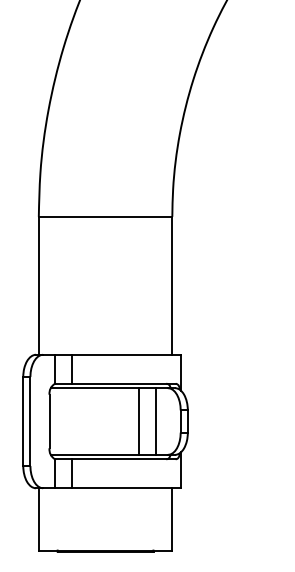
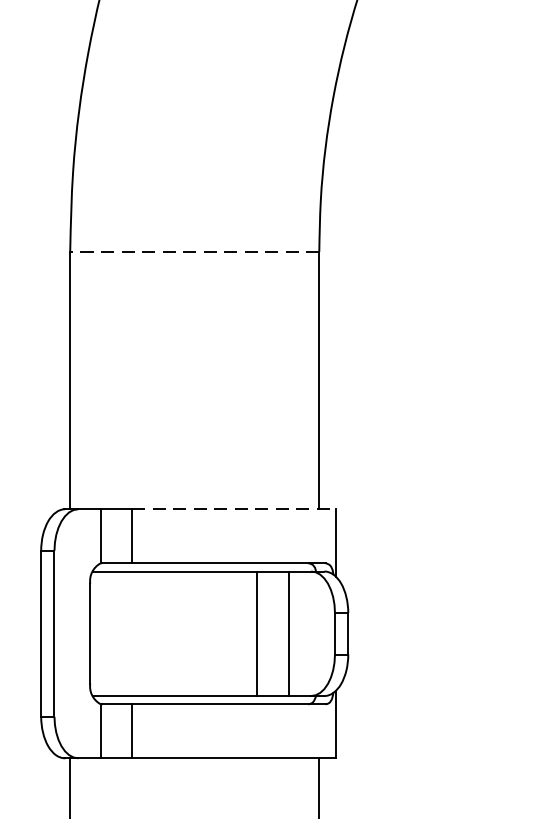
line: (105, 216) -> (194, 251), solid -> dashed
line: (126, 354) -> (233, 508), solid -> dashed

